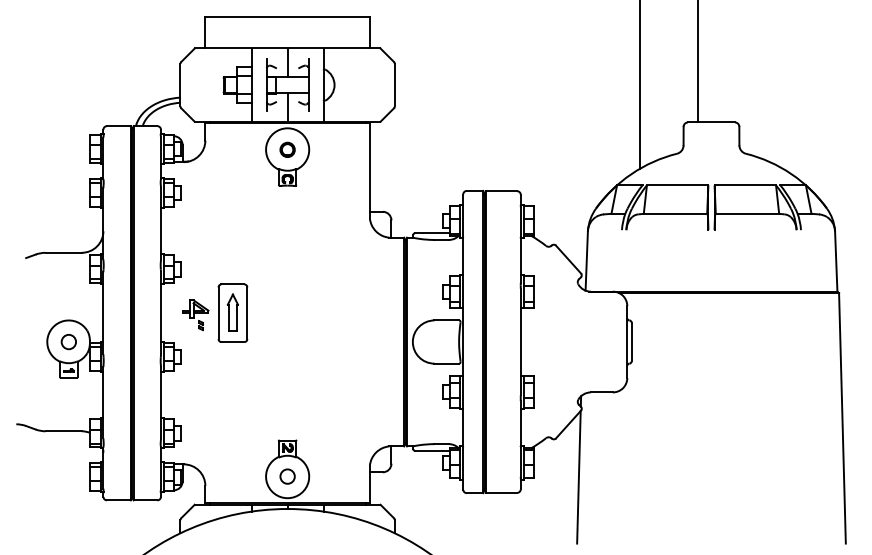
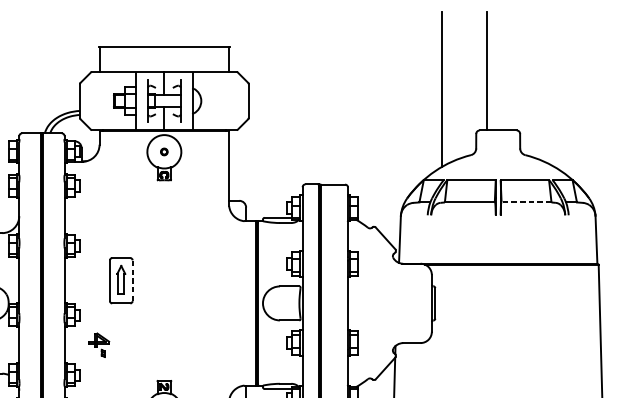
part: (287, 149) -> (164, 151), size x0.6
line: (747, 213) -> (526, 202), solid -> dashed
line: (247, 313) -> (132, 280), solid -> dashed
part: (195, 315) -> (98, 345), moved

